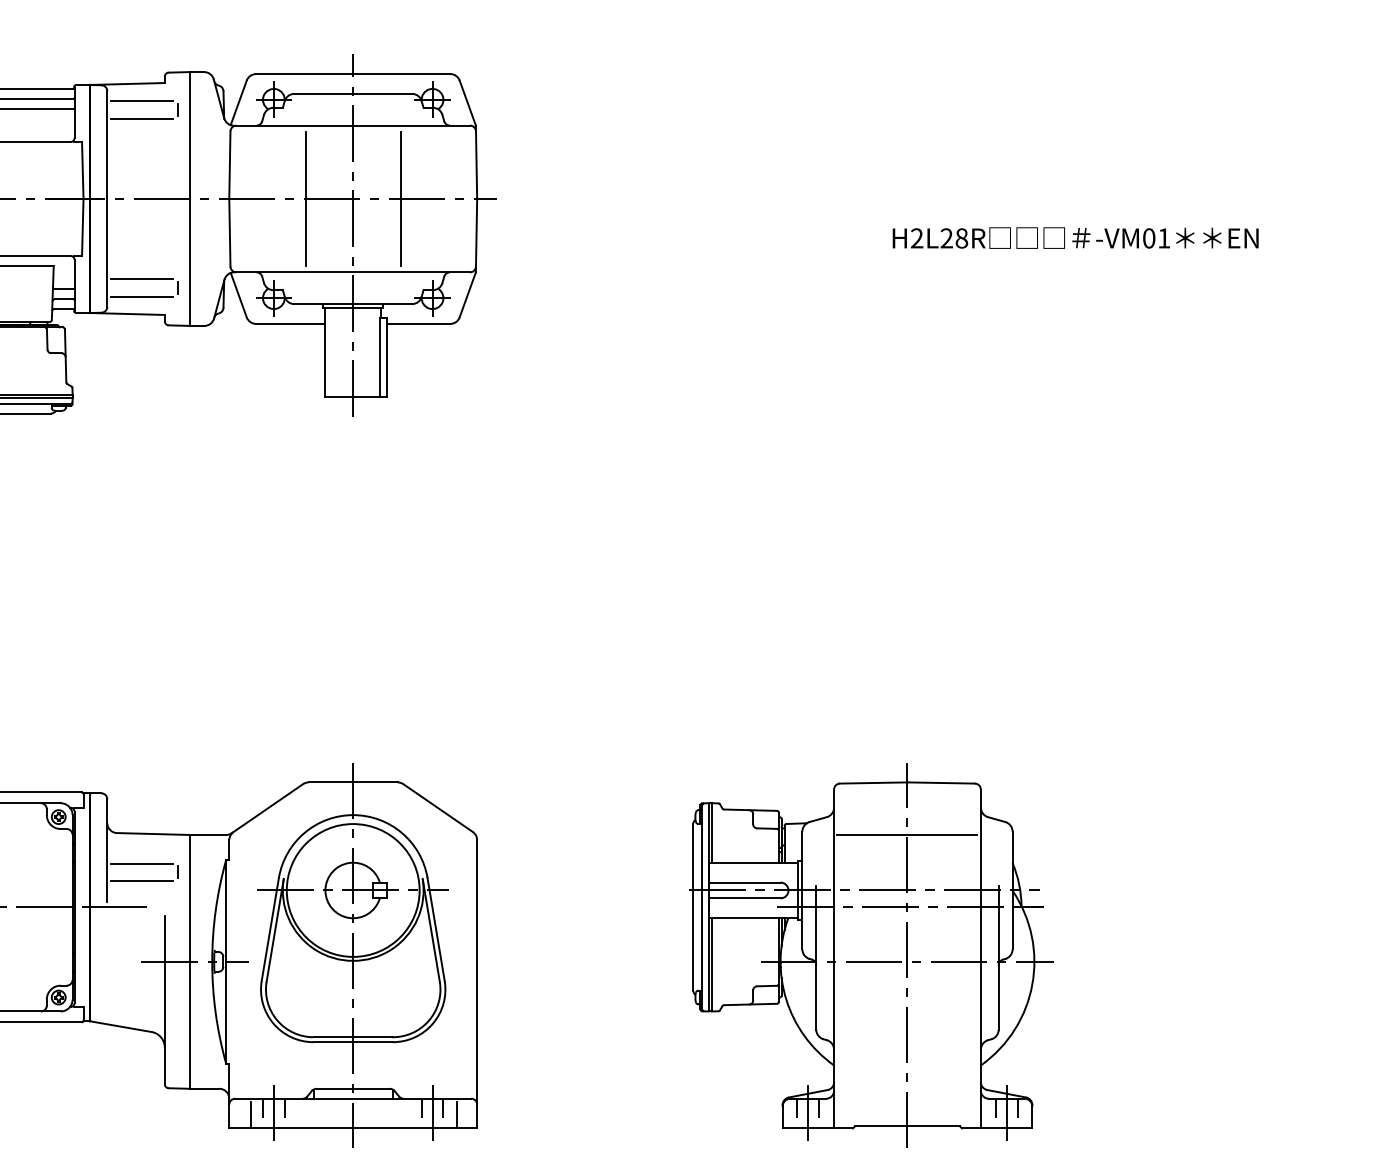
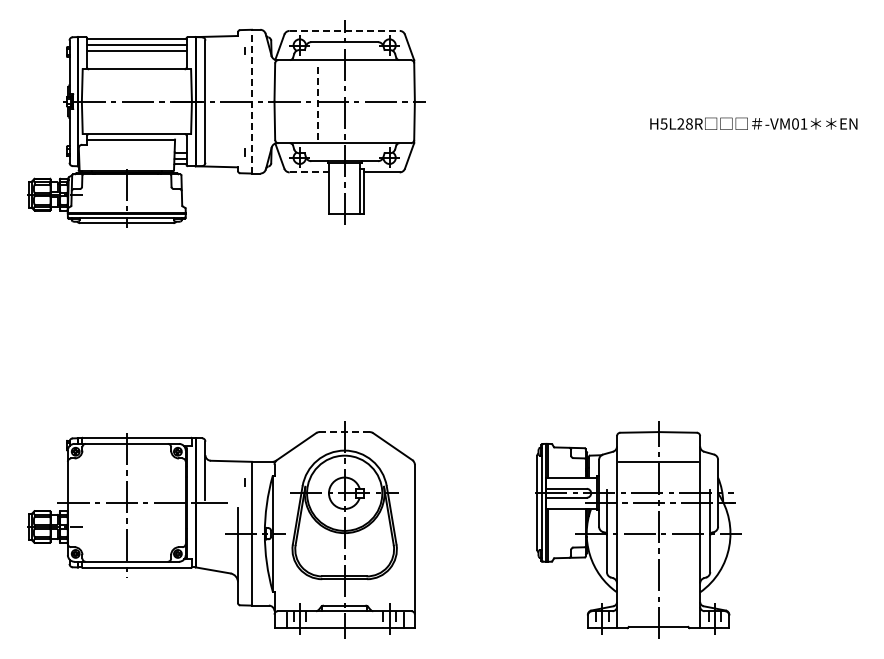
line: (354, 73) -> (345, 30), solid -> dashed
line: (141, 101) -> (224, 46), removed
line: (141, 119) -> (224, 56), removed
line: (190, 198) -> (252, 101), solid -> dashed
line: (305, 198) -> (317, 101), solid -> dashed
line: (400, 198) -> (371, 101), removed
text: (916, 237) -> (663, 123), H2L28R -> H5L28R
line: (141, 279) -> (224, 147), removed
line: (141, 297) -> (224, 157), removed
line: (291, 324) -> (309, 172), solid -> dashed
line: (354, 783) -> (345, 432), solid -> dashed
line: (141, 864) -> (224, 478), removed
line: (141, 880) -> (224, 487), removed

